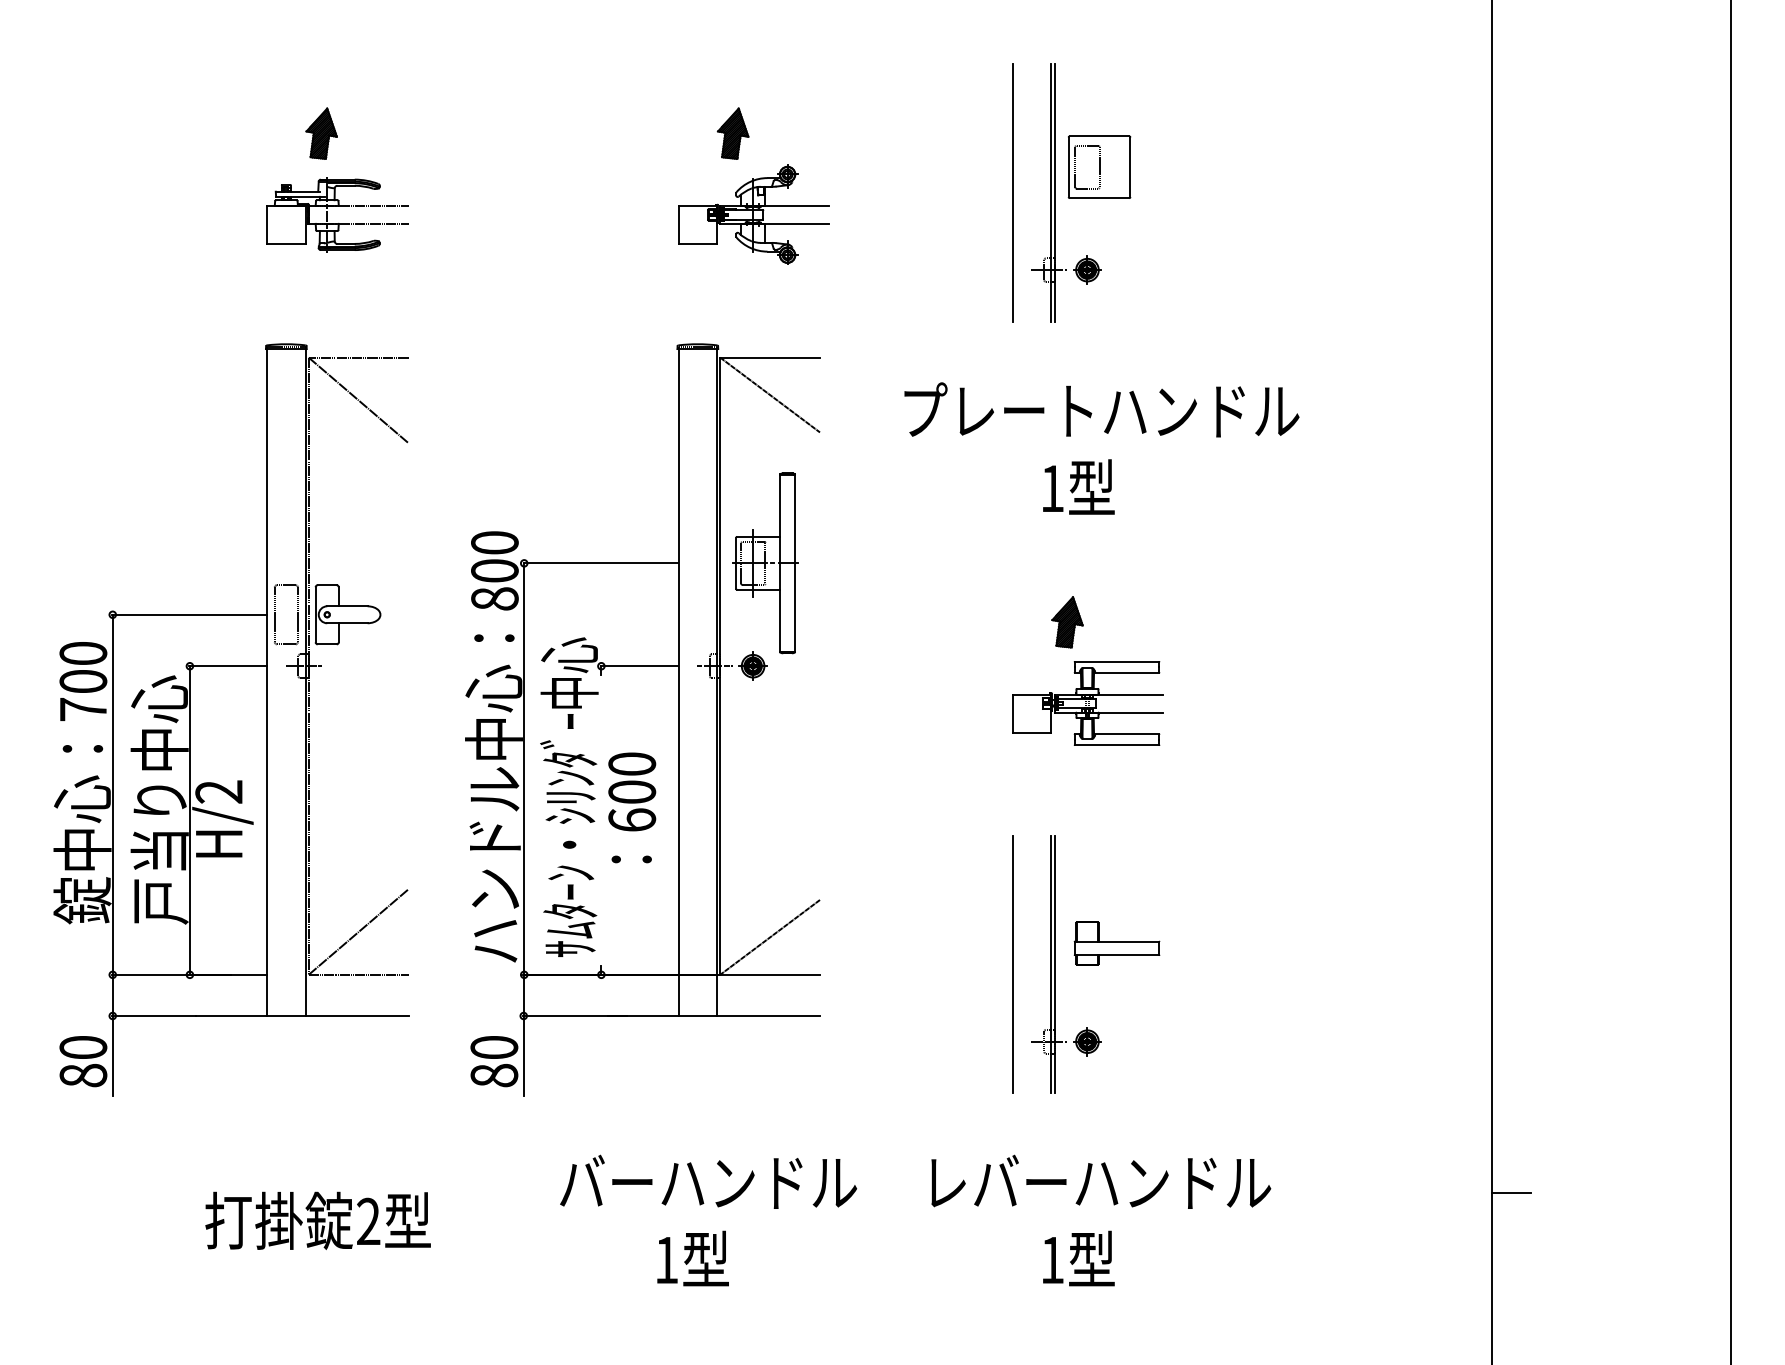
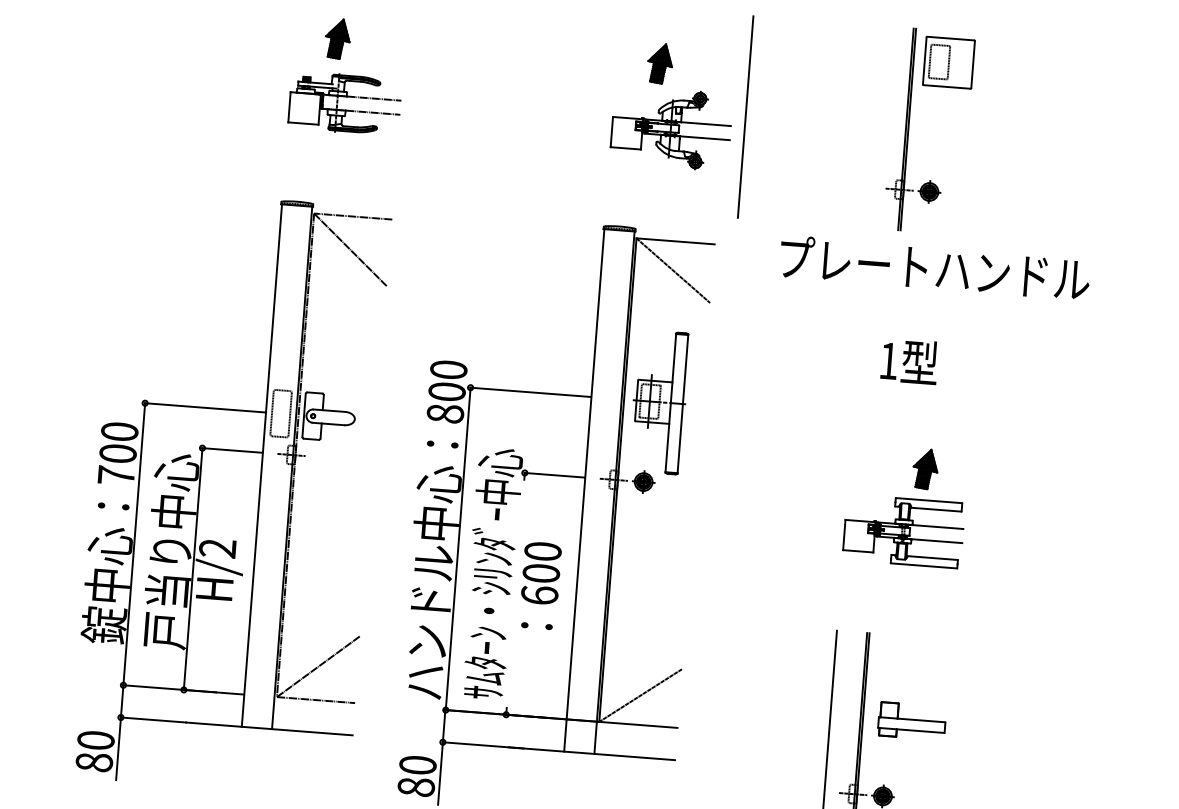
part: (1099, 166) -> (948, 62), moved
line: (1012, 192) -> (745, 116), moved
text: (1101, 409) -> (934, 267), moved
part: (1067, 622) -> (925, 469), moved

